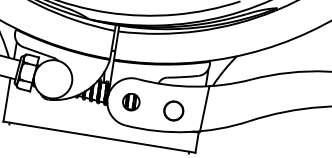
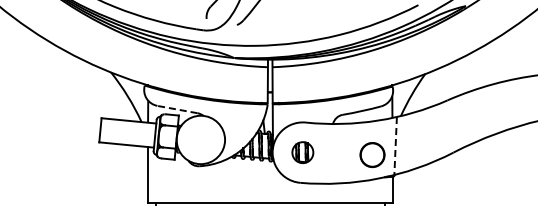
line: (37, 52) -> (176, 109), solid -> dashed
line: (204, 109) -> (395, 146), solid -> dashed
circle: (173, 110) -> (372, 154), moved

